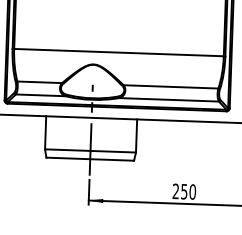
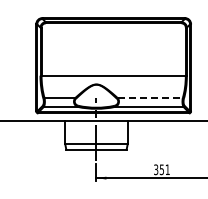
line: (171, 87) -> (150, 98), solid -> dashed
text: (183, 191) -> (161, 169), 250 -> 351

